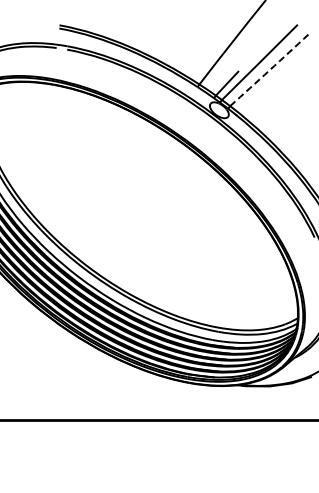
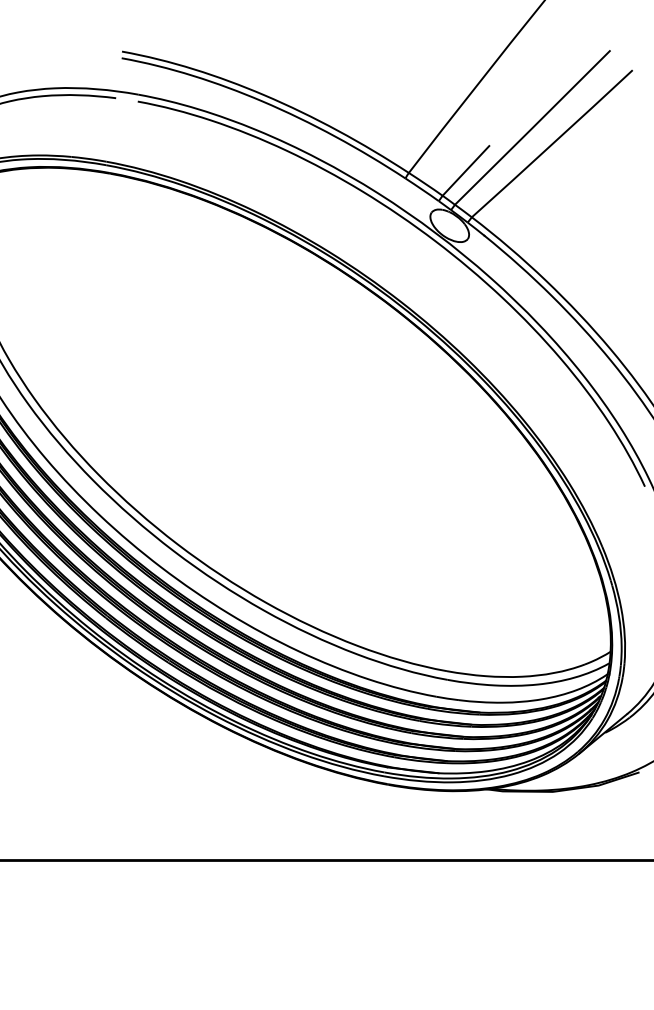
arc: (269, 70) -> (552, 144), dashed -> solid

